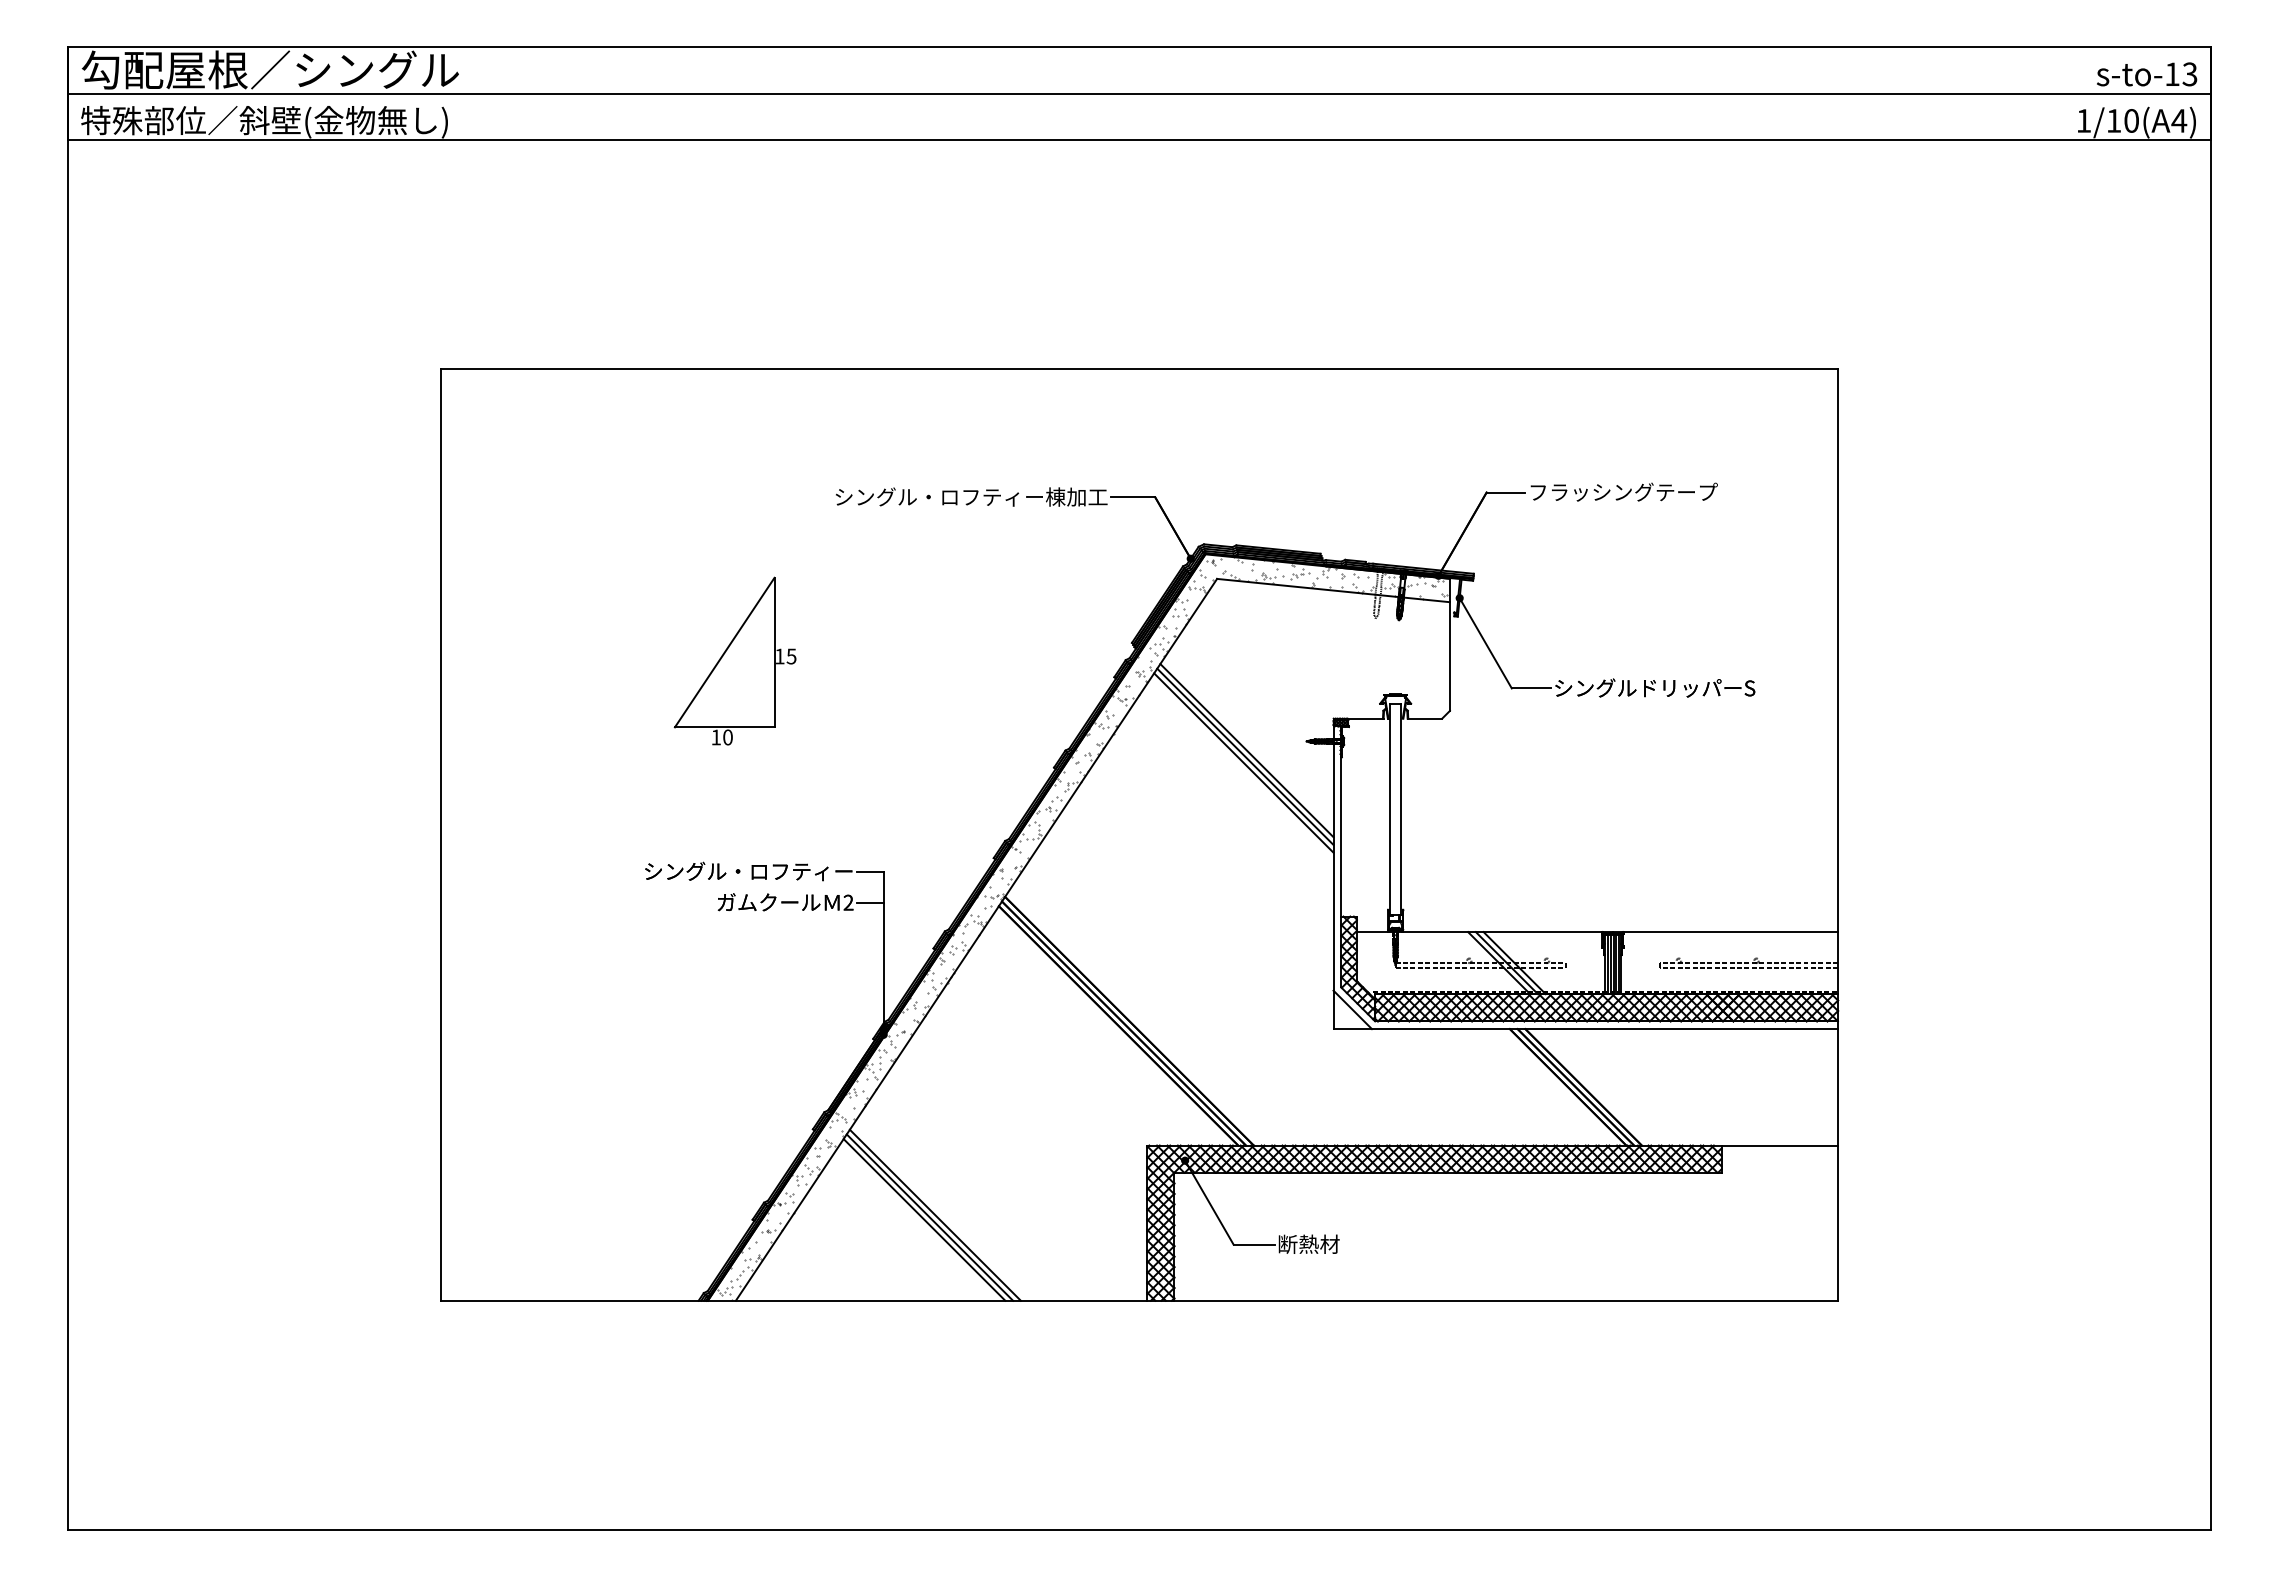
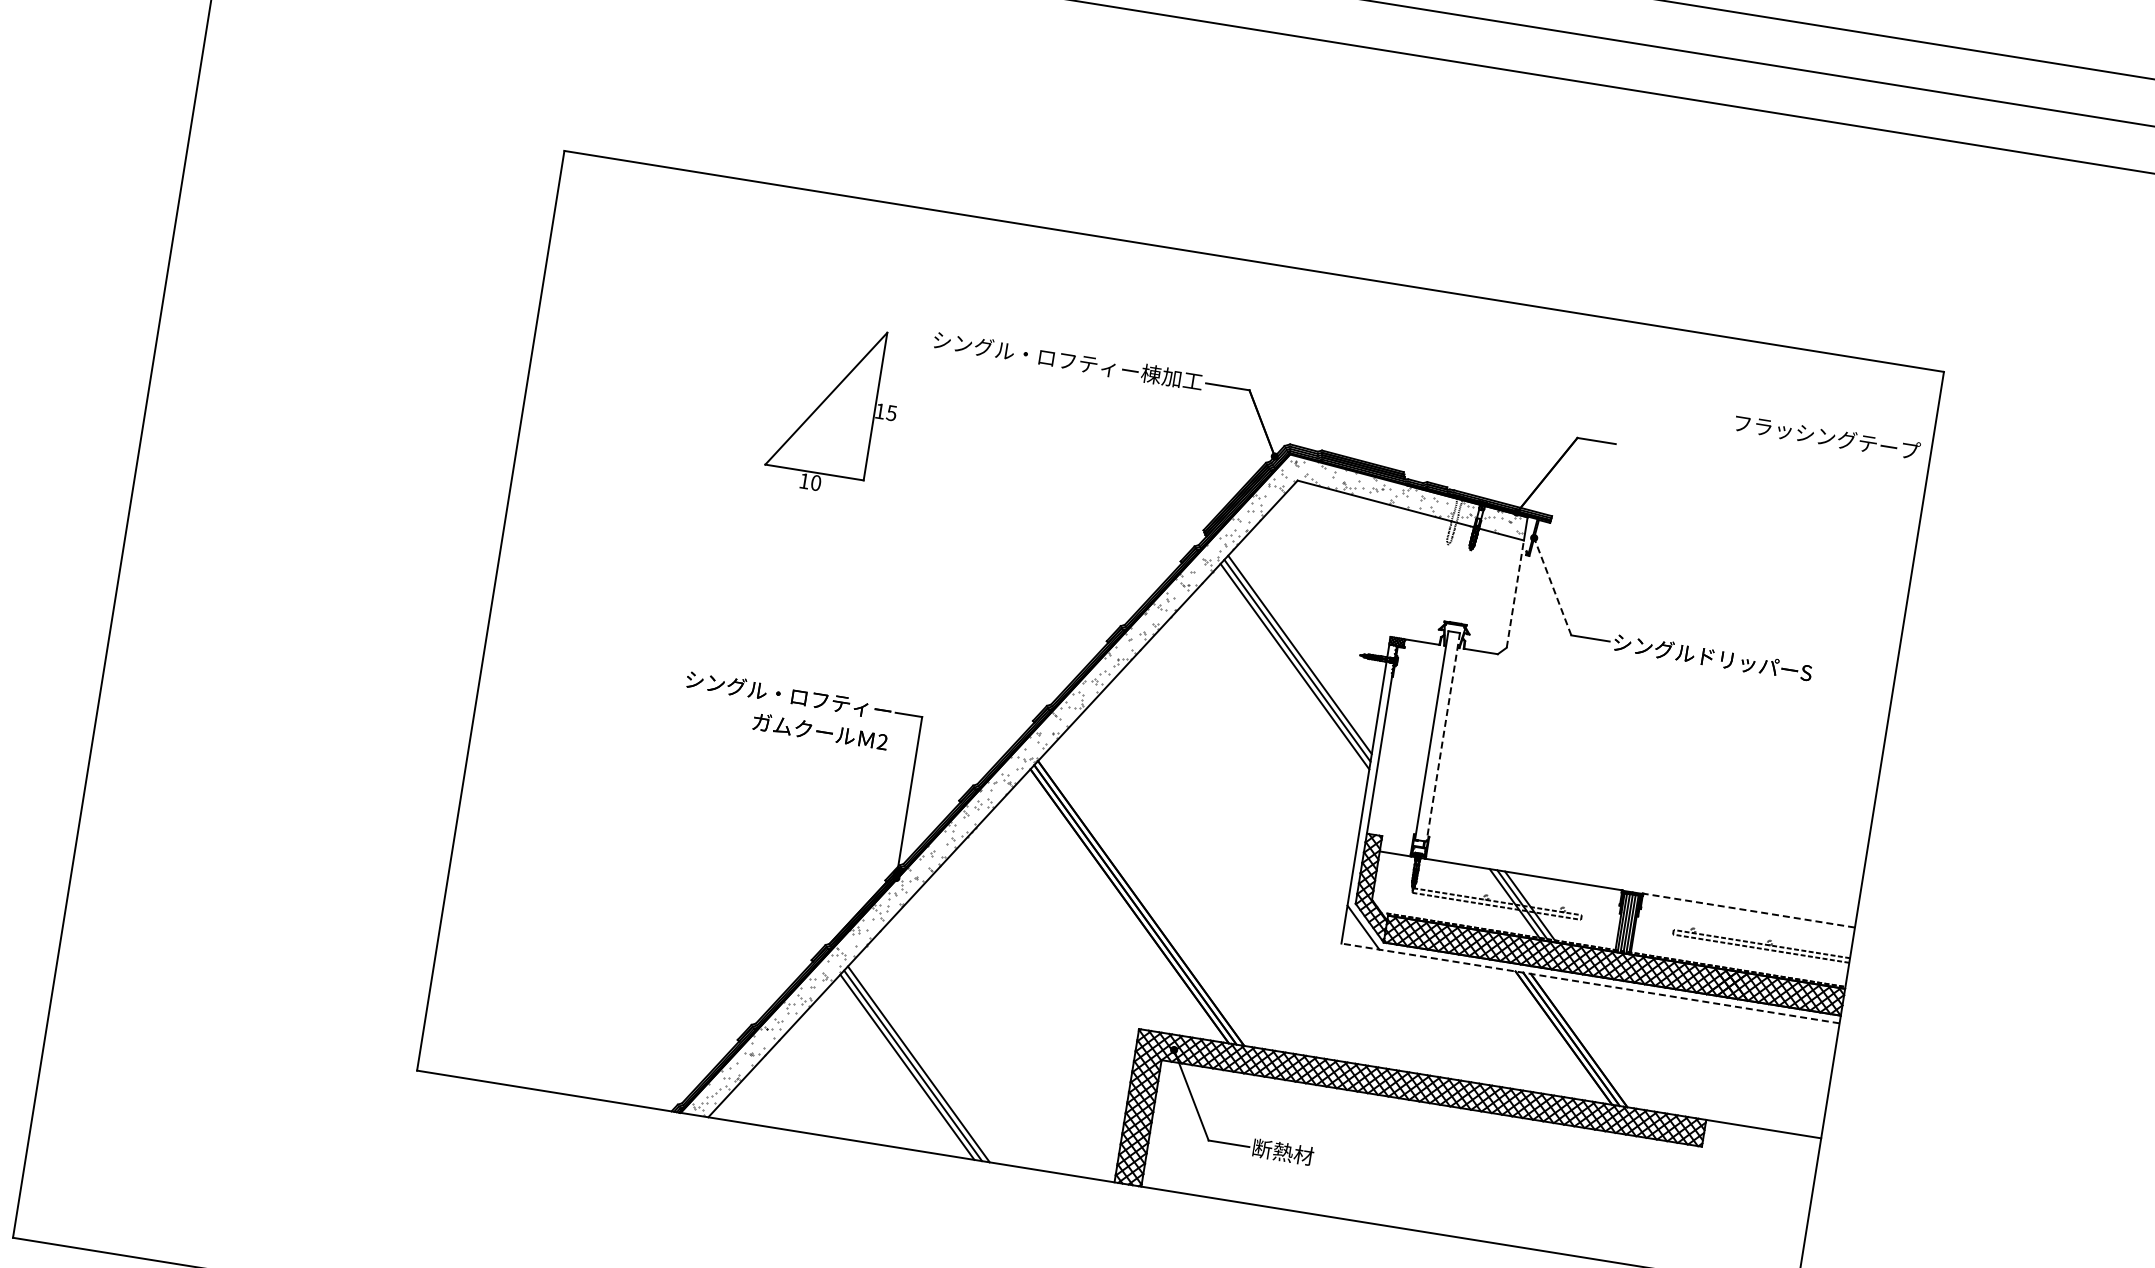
text: (1623, 491) -> (1826, 436), moved
line: (1485, 642) -> (1552, 585), solid -> dashed
line: (1449, 656) -> (1514, 593), solid -> dashed
part: (734, 660) -> (834, 408), moved
line: (1401, 809) -> (1443, 737), solid -> dashed
line: (869, 902) -> (903, 745), removed
line: (1730, 932) -> (1748, 910), solid -> dashed
line: (1585, 1029) -> (1590, 983), solid -> dashed

